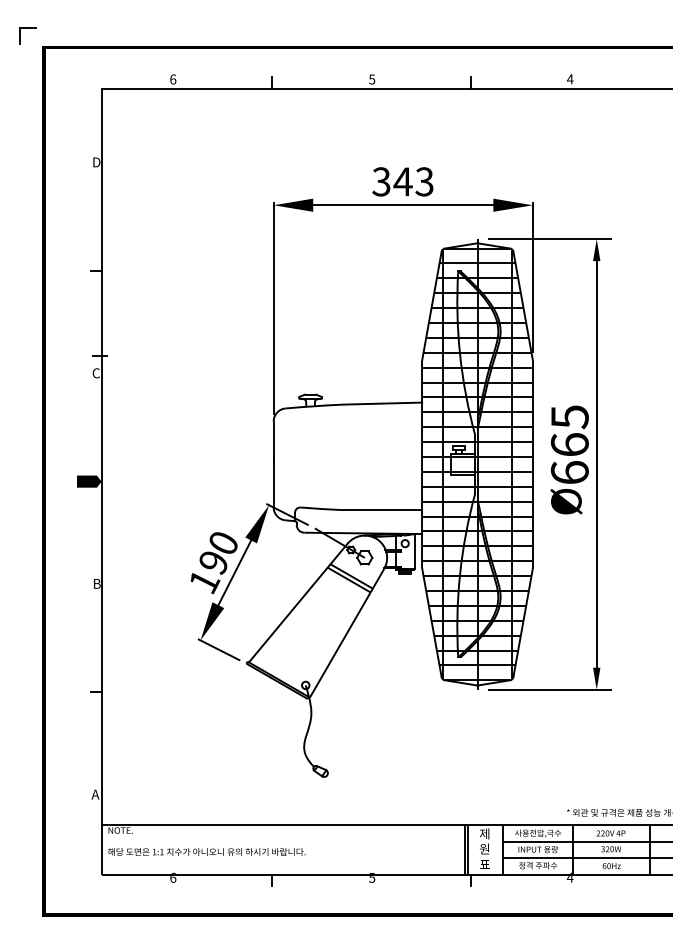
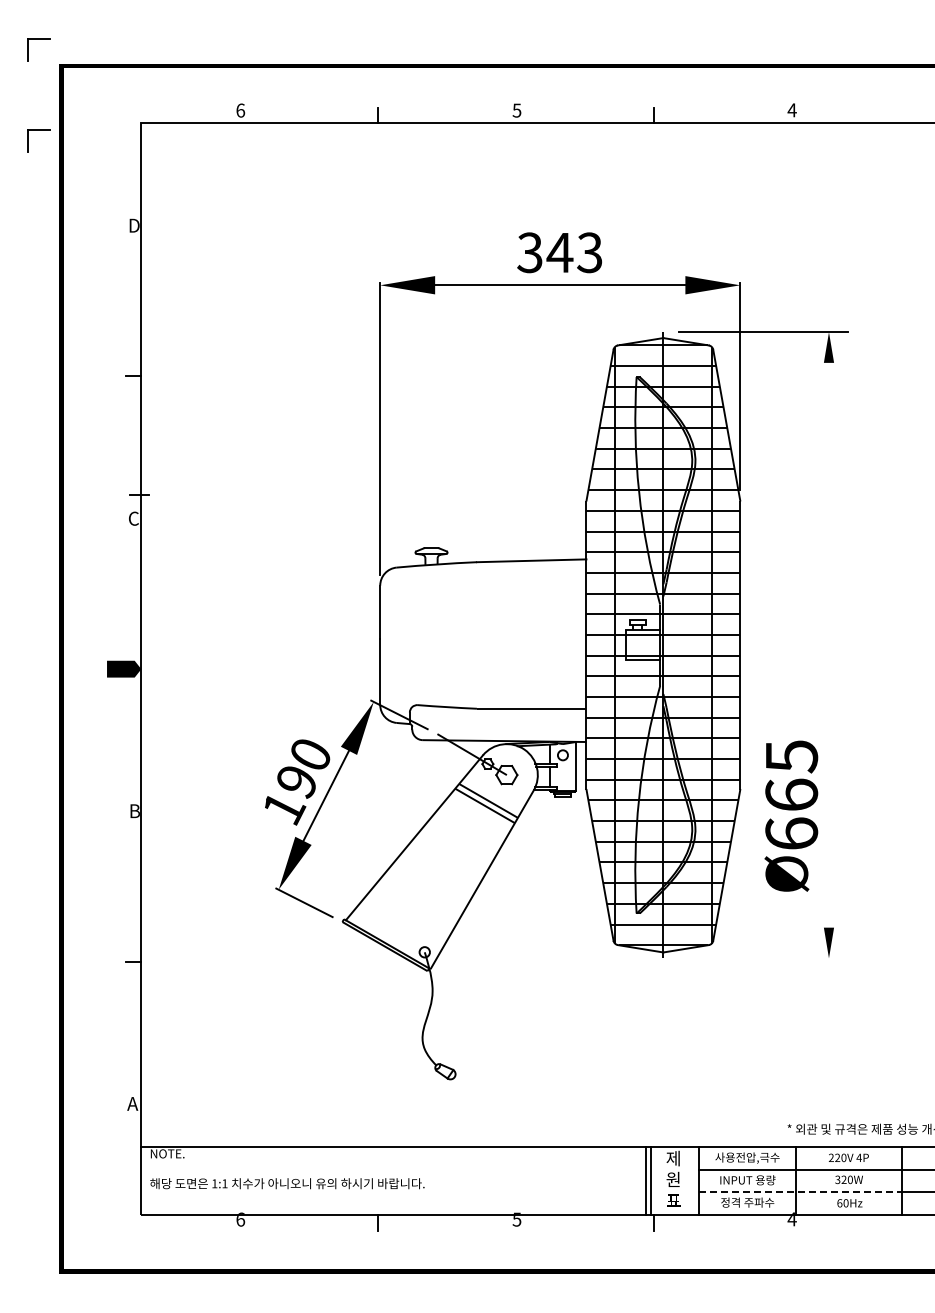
part: (27, 93) -> (38, 130), added
text: (569, 459) -> (791, 815), moved
line: (596, 463) -> (828, 644), removed
line: (549, 689) -> (763, 958), removed
line: (576, 858) -> (800, 1192), solid -> dashed

